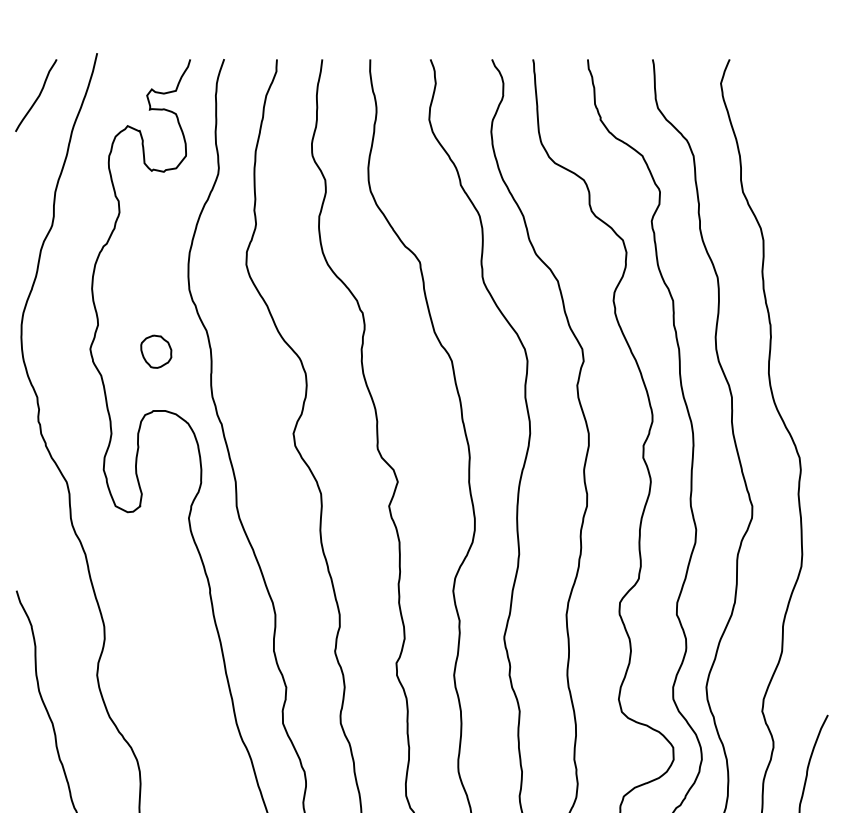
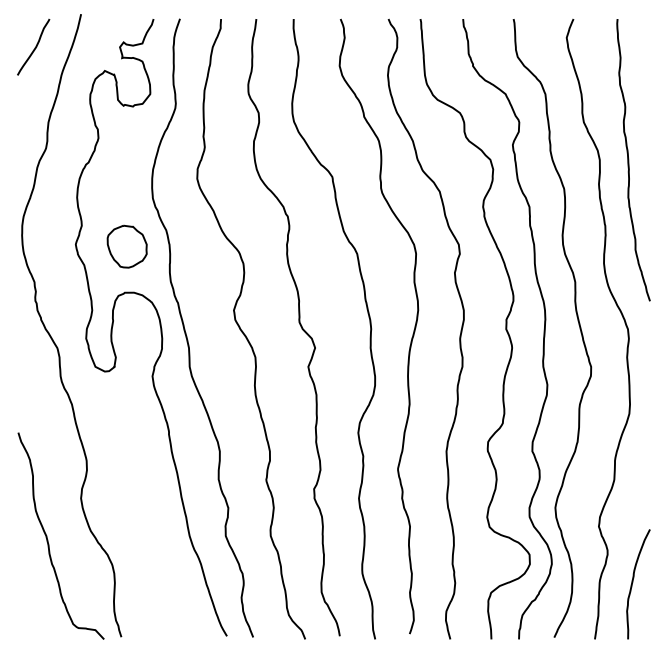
curve: (801, 241) -> (629, 160), added
part: (155, 351) -> (126, 246), size x1.67

